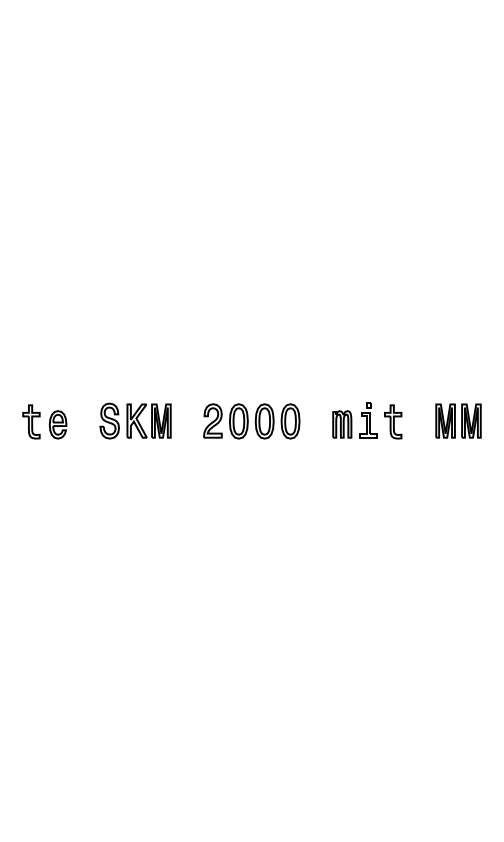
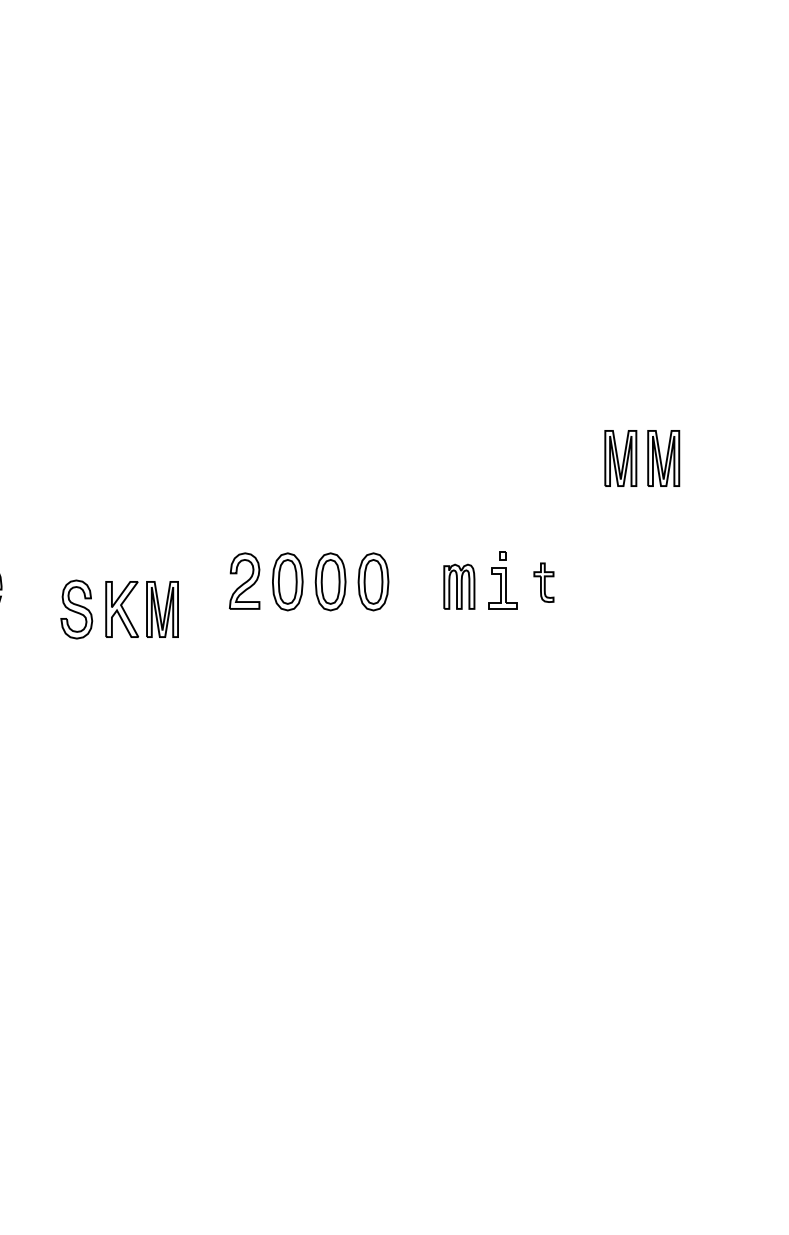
part: (135, 420) -> (119, 608), moved
part: (458, 420) -> (642, 457), moved
part: (393, 421) -> (544, 581), size x0.7

